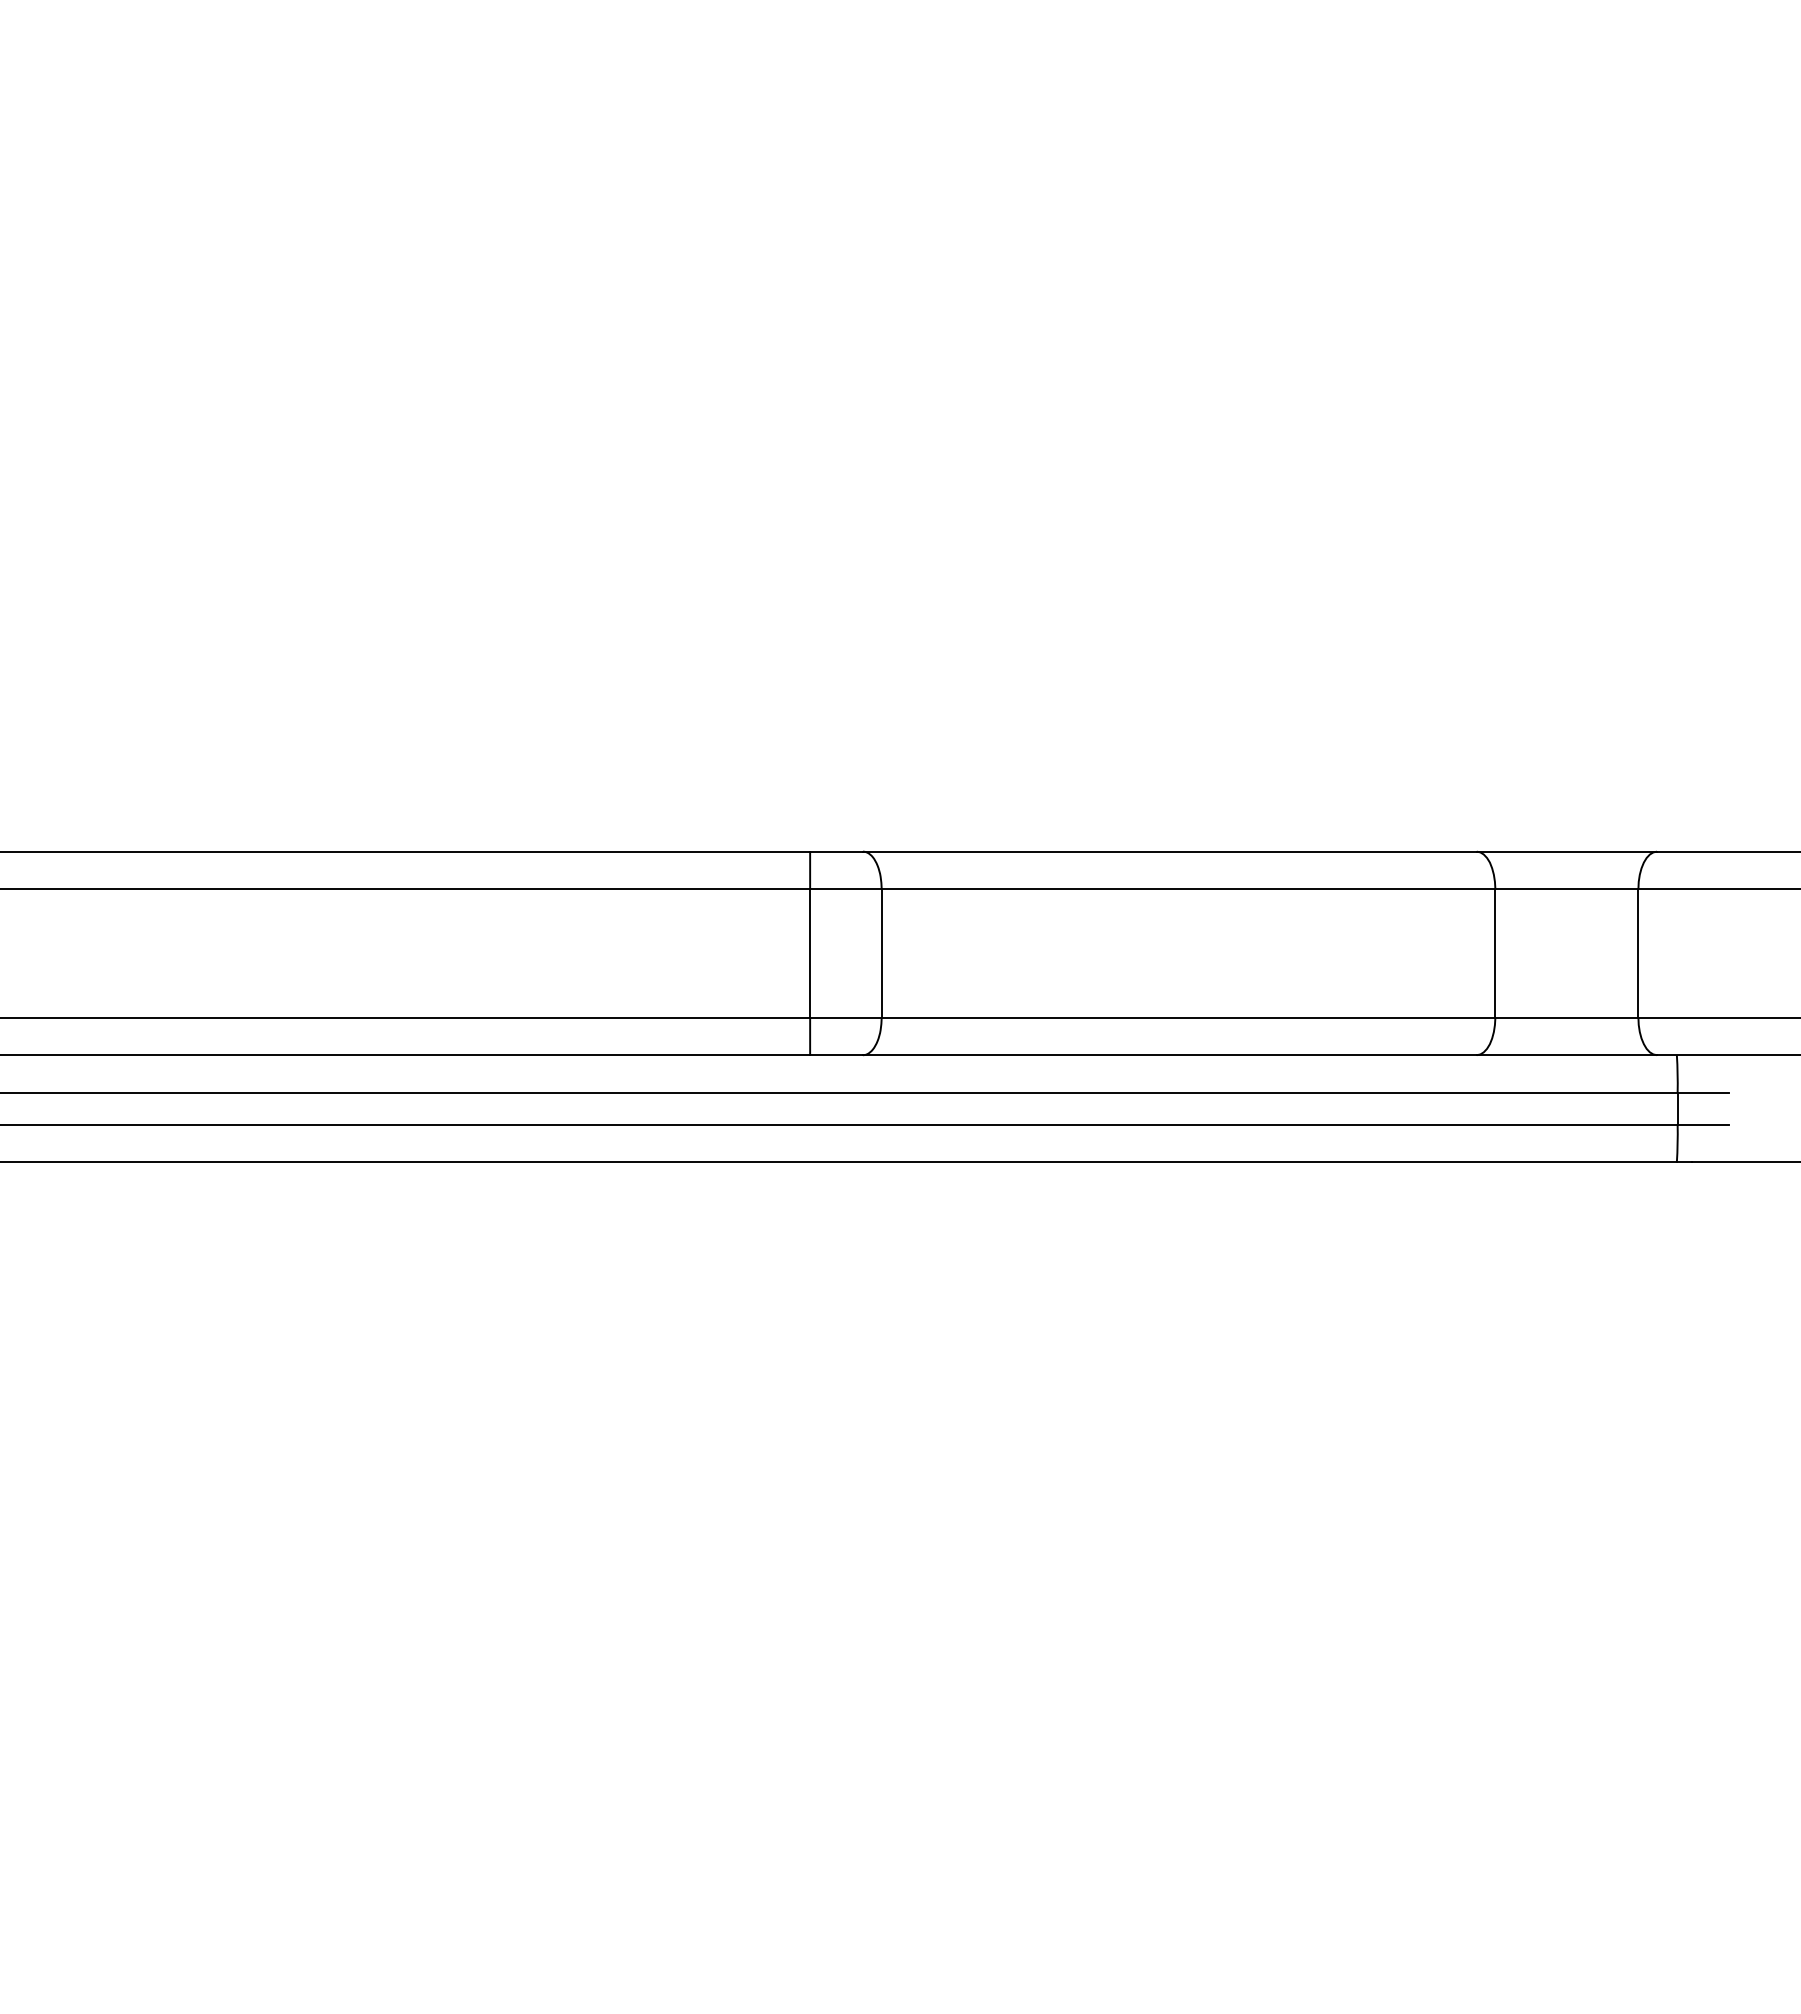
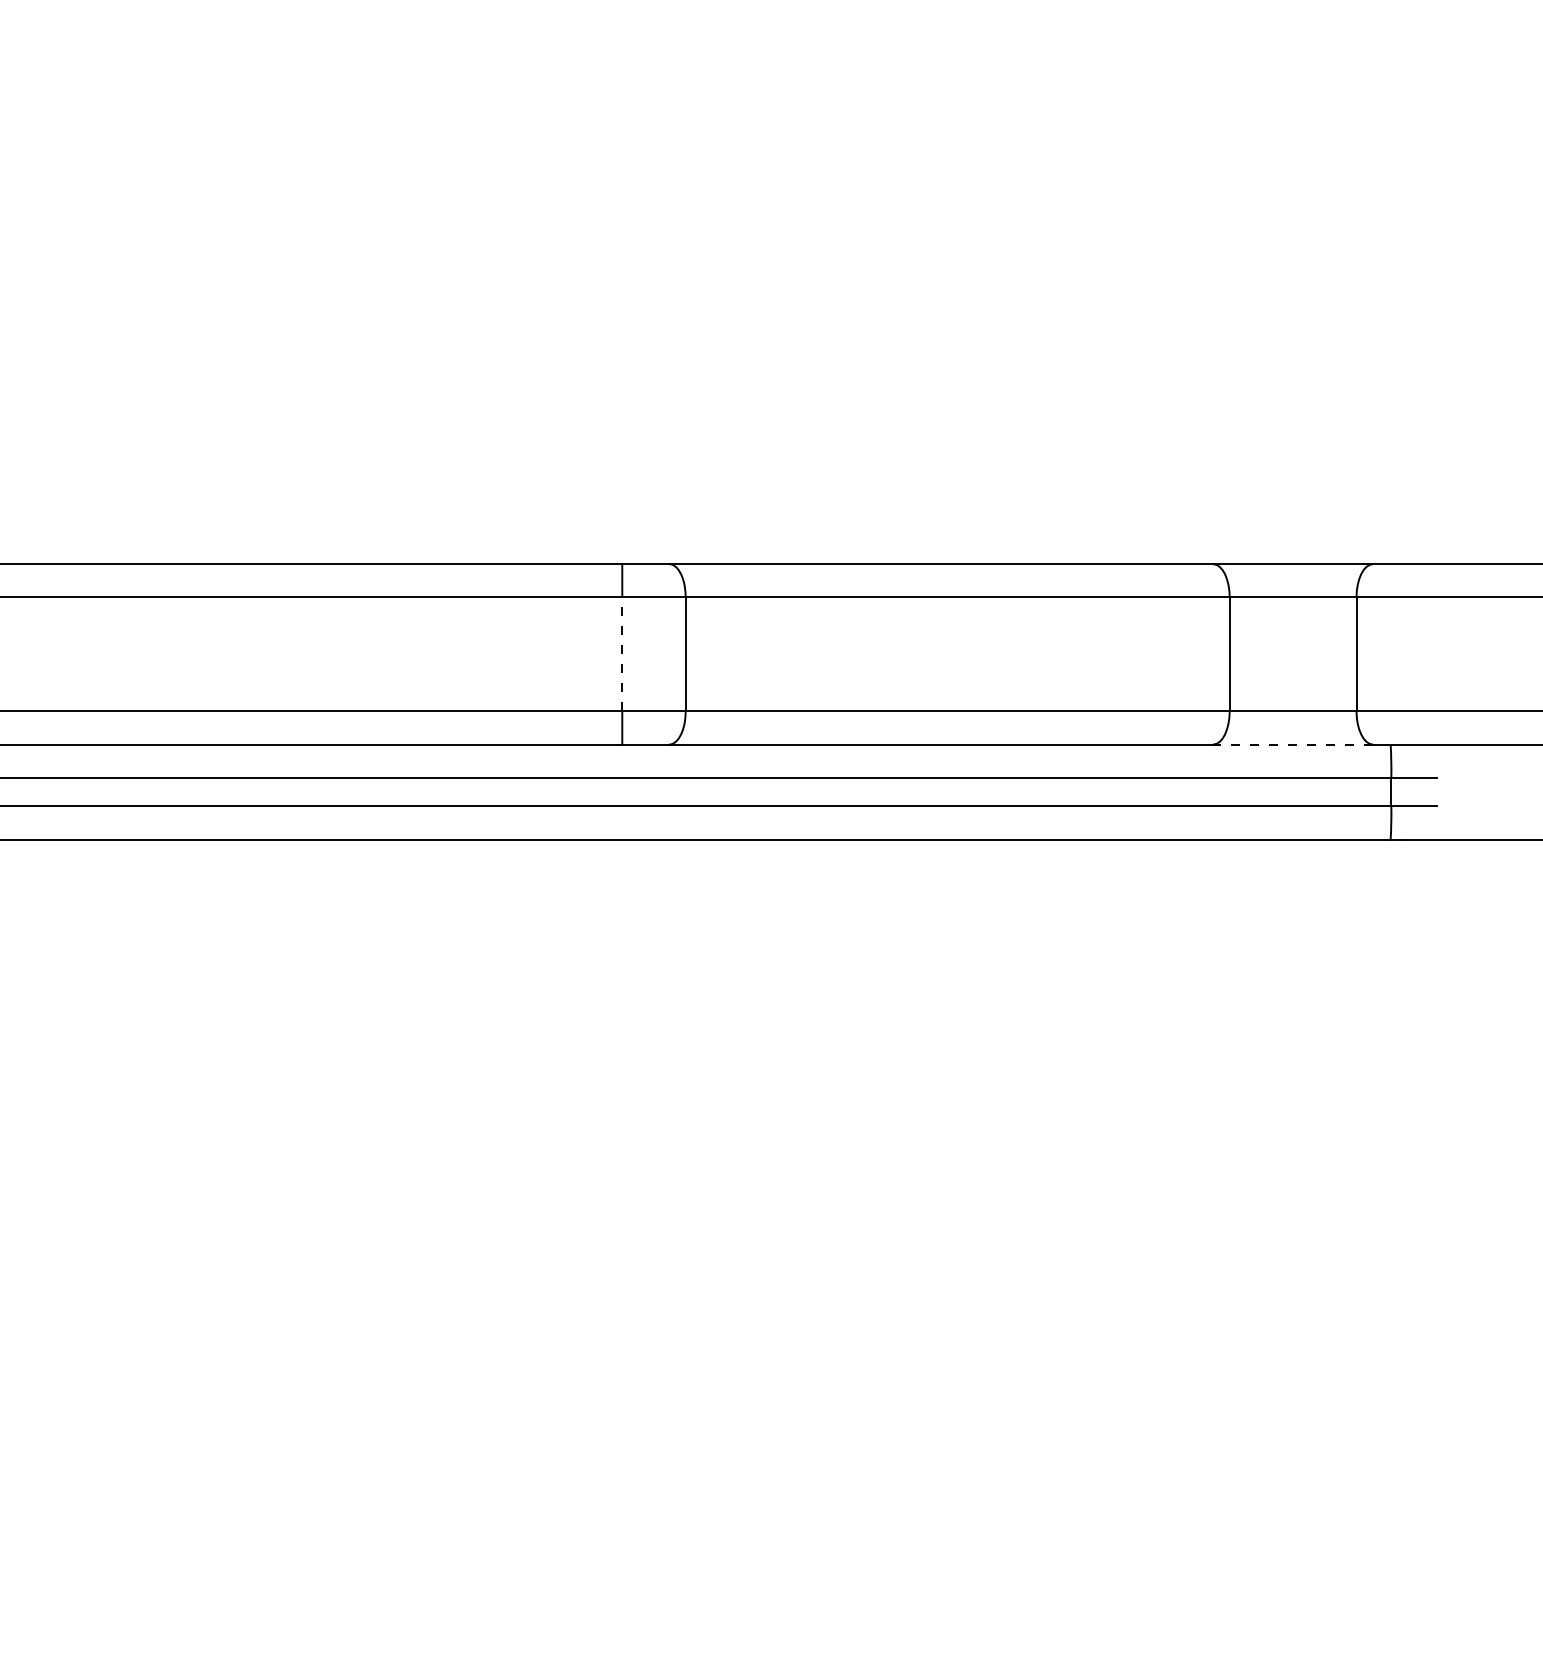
line: (810, 952) -> (622, 653), solid -> dashed
line: (1566, 1055) -> (1292, 744), solid -> dashed

